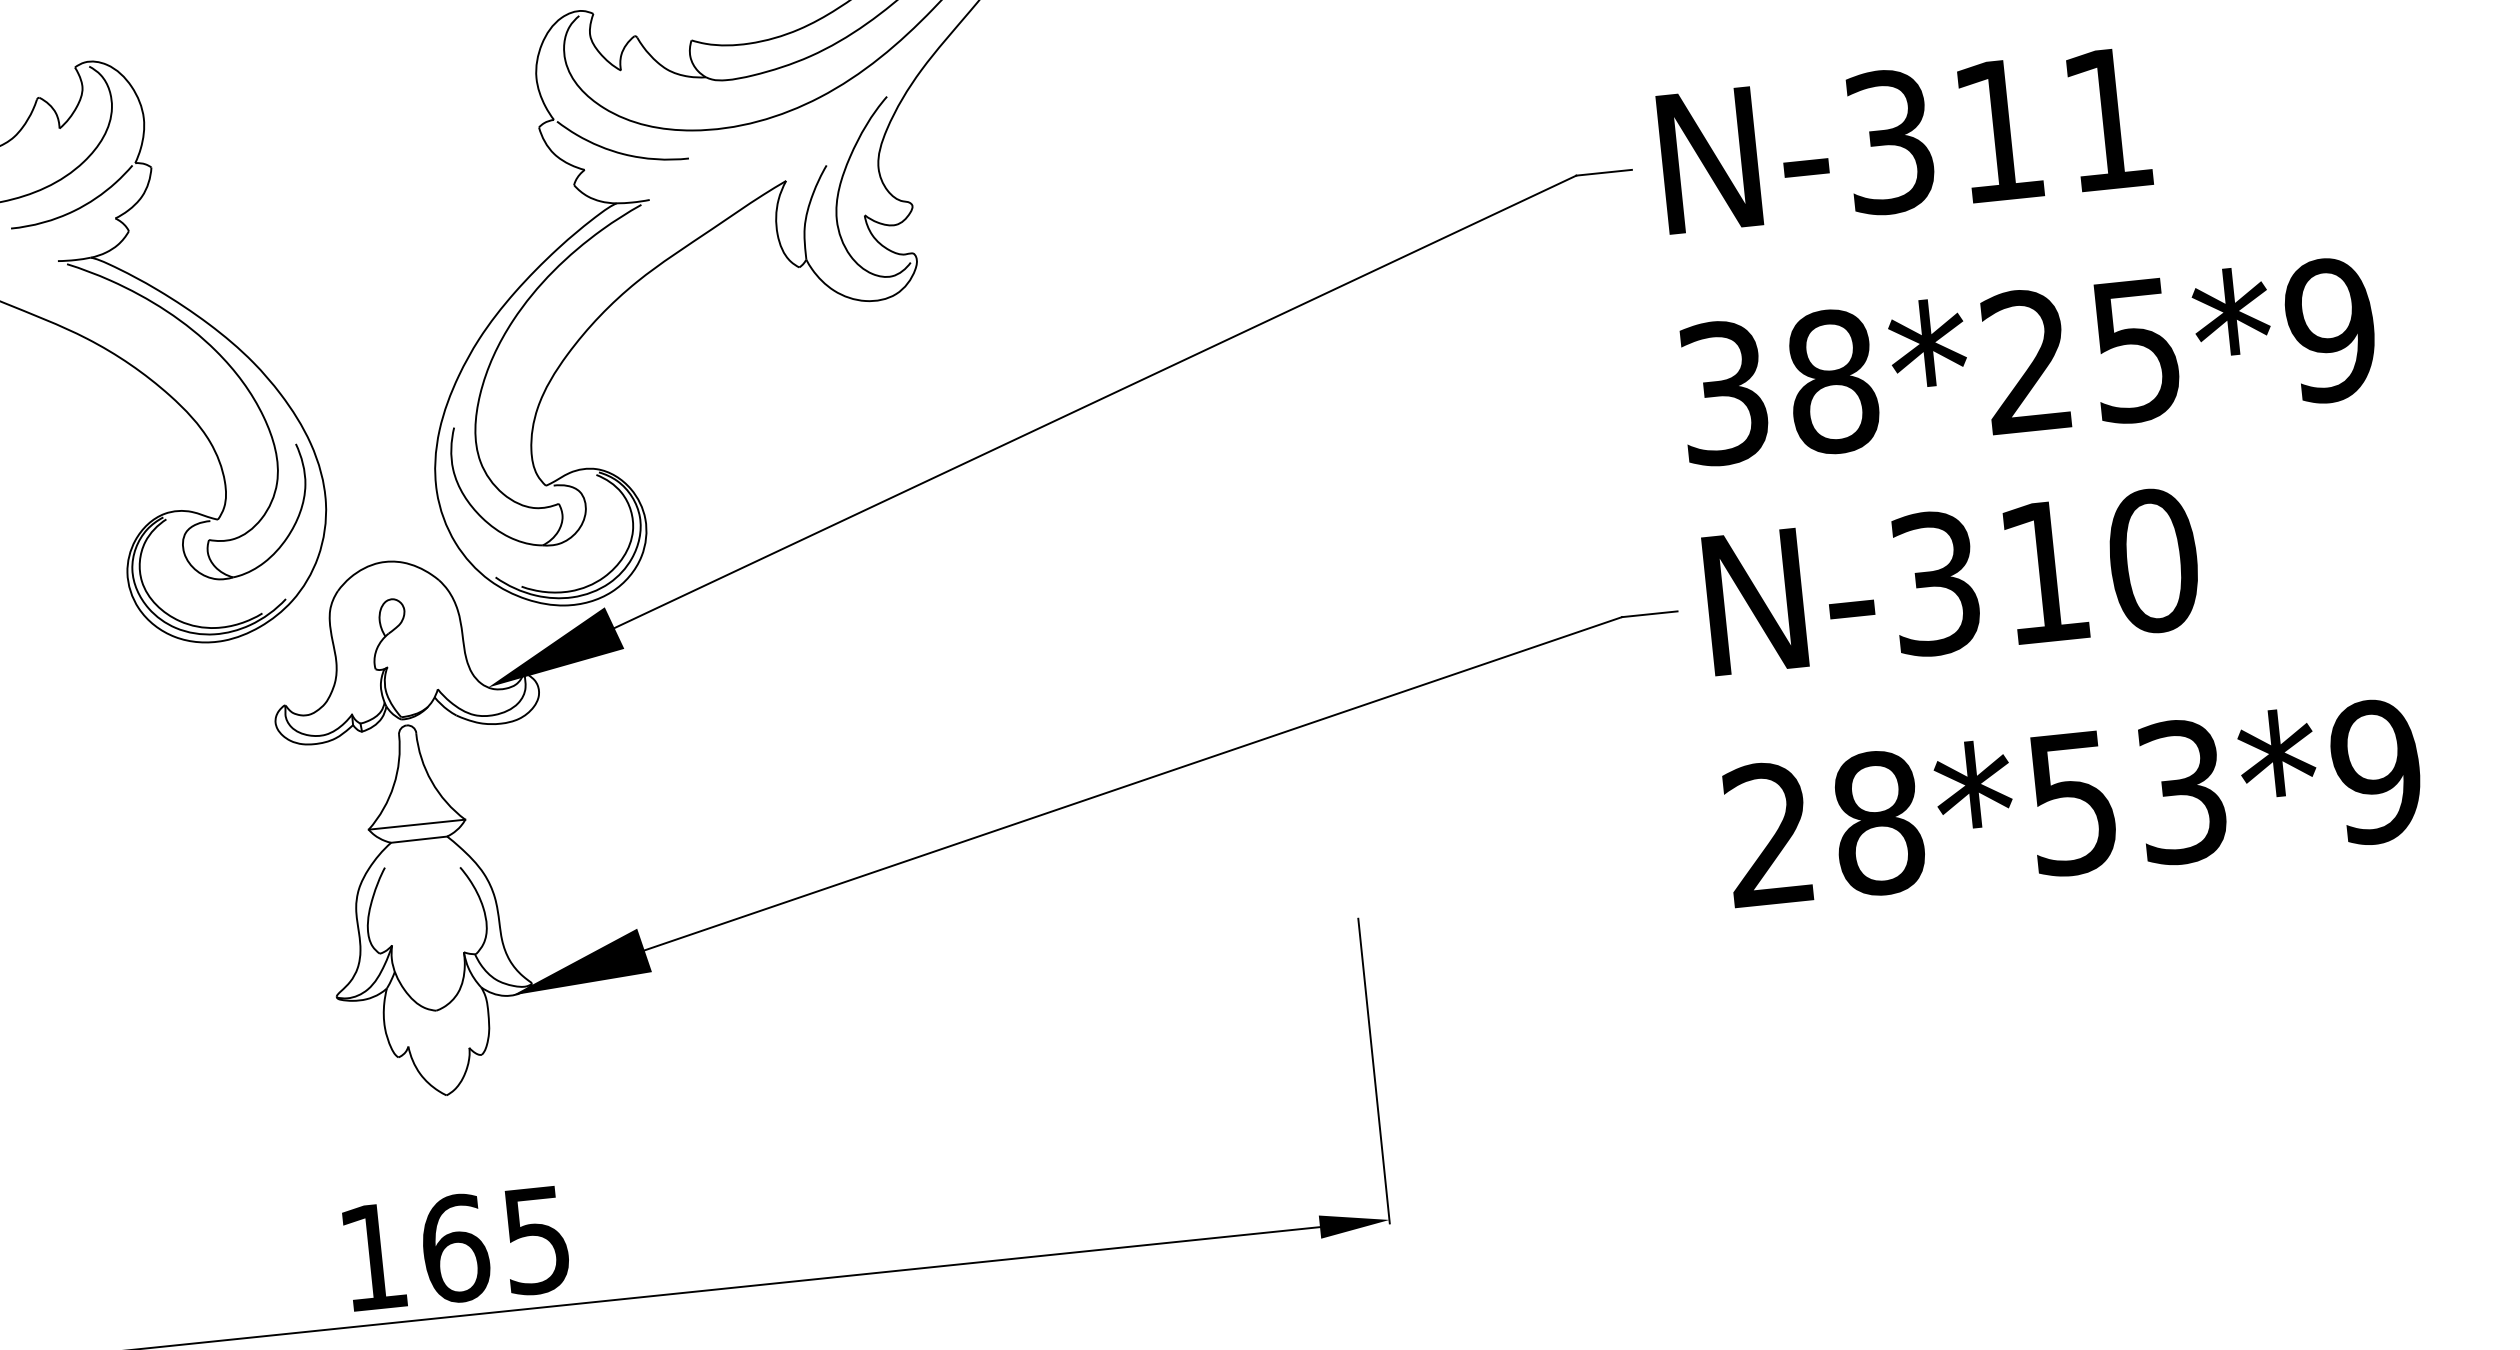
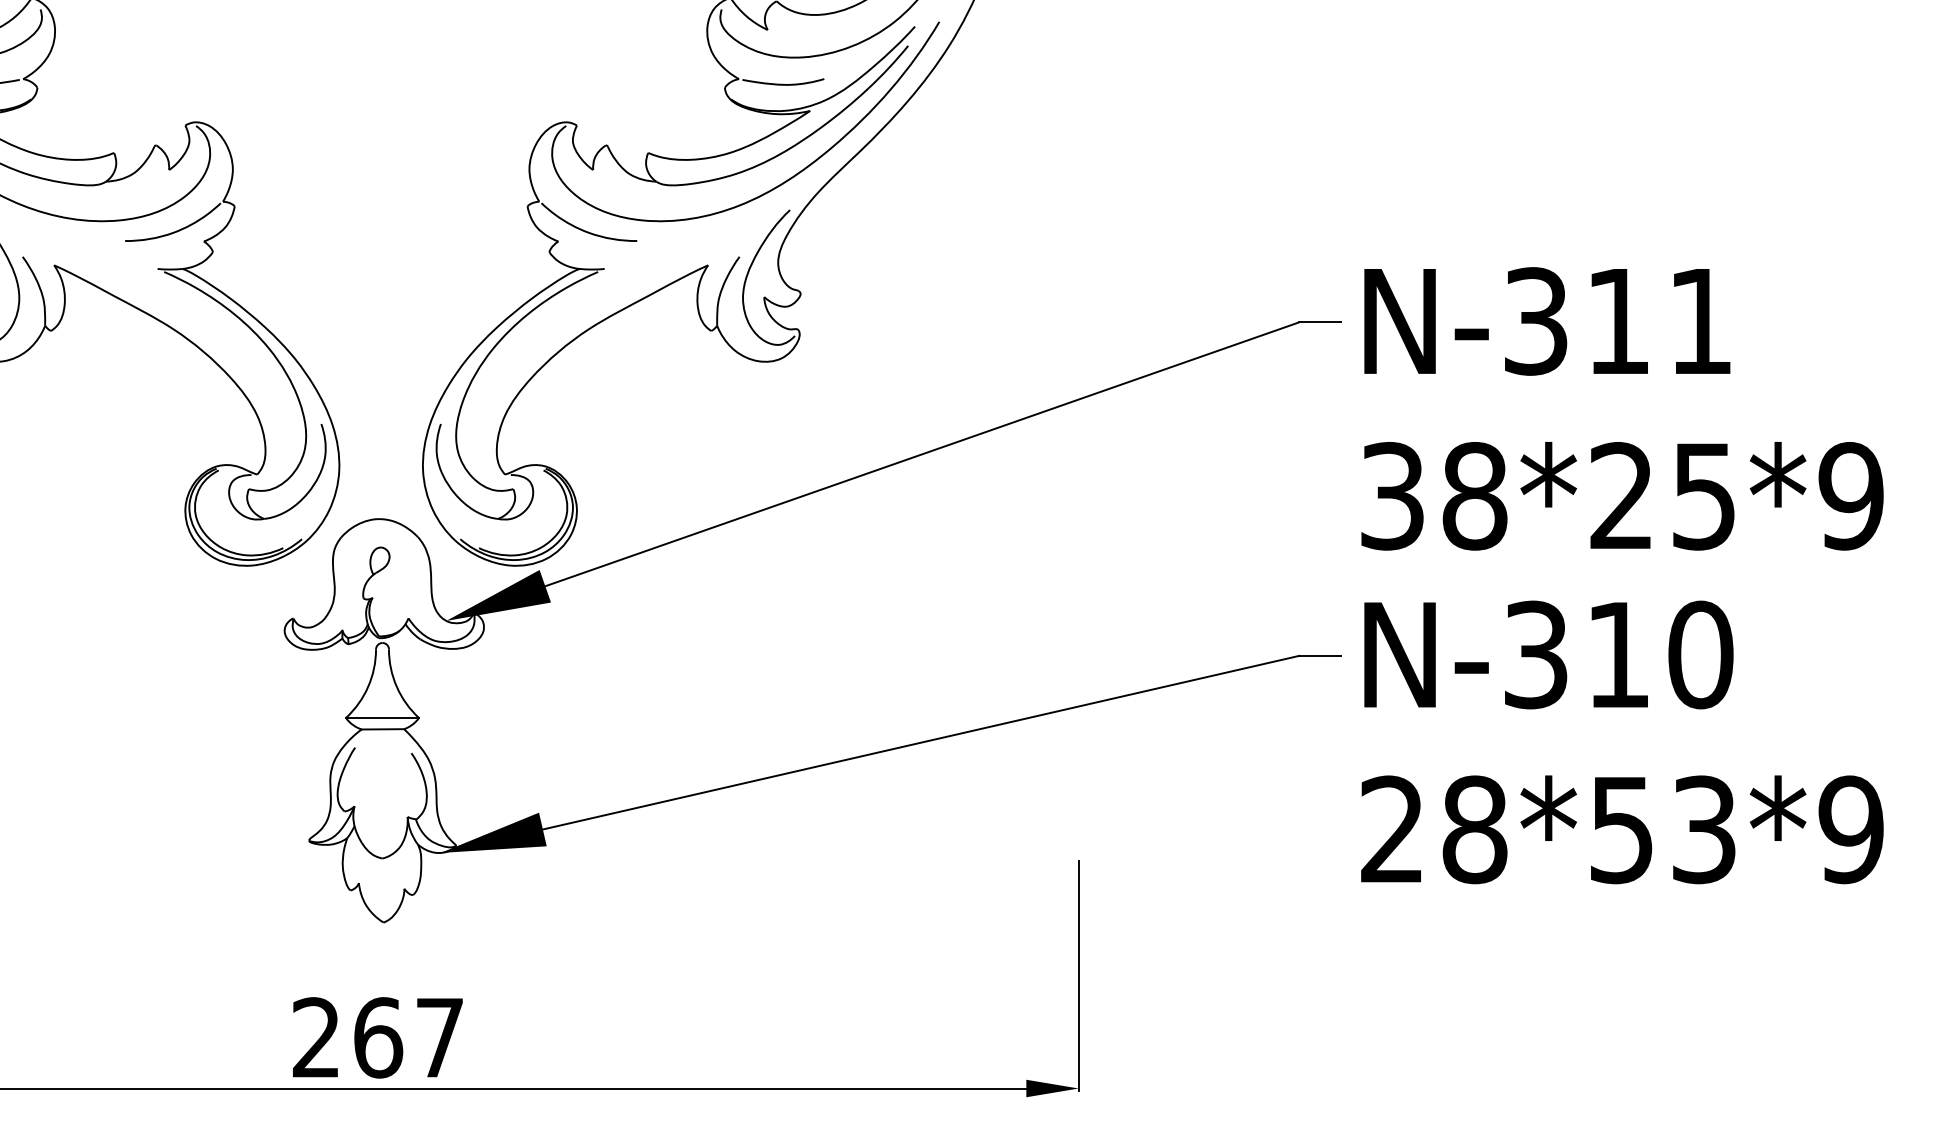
text: (454, 1248) -> (377, 1037), 165 -> 267

